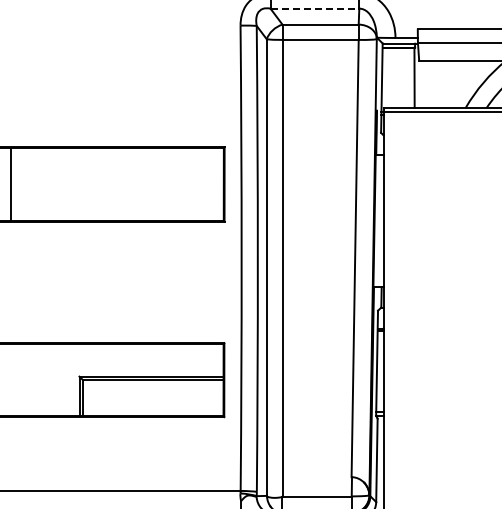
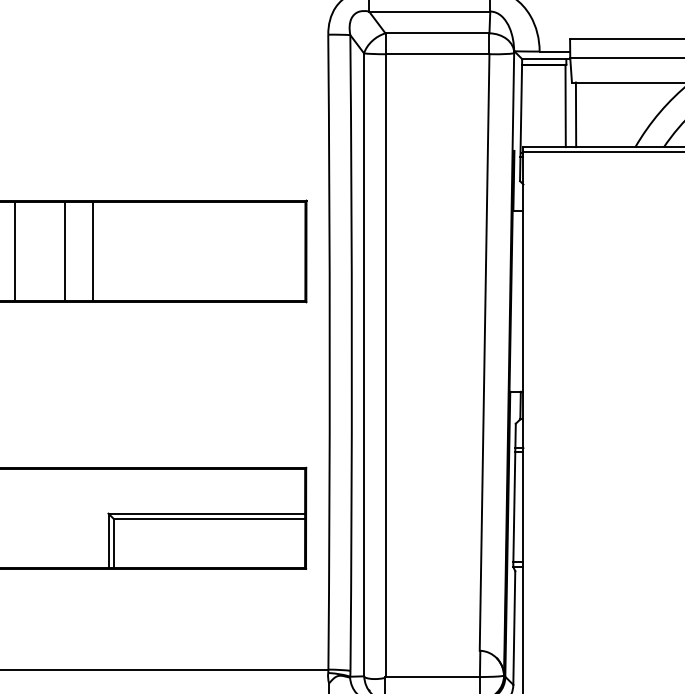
line: (315, 8) -> (430, 11), dashed -> solid
line: (422, 84) -> (576, 115), added
line: (47, 183) -> (64, 250), added
line: (67, 183) -> (92, 250), added

